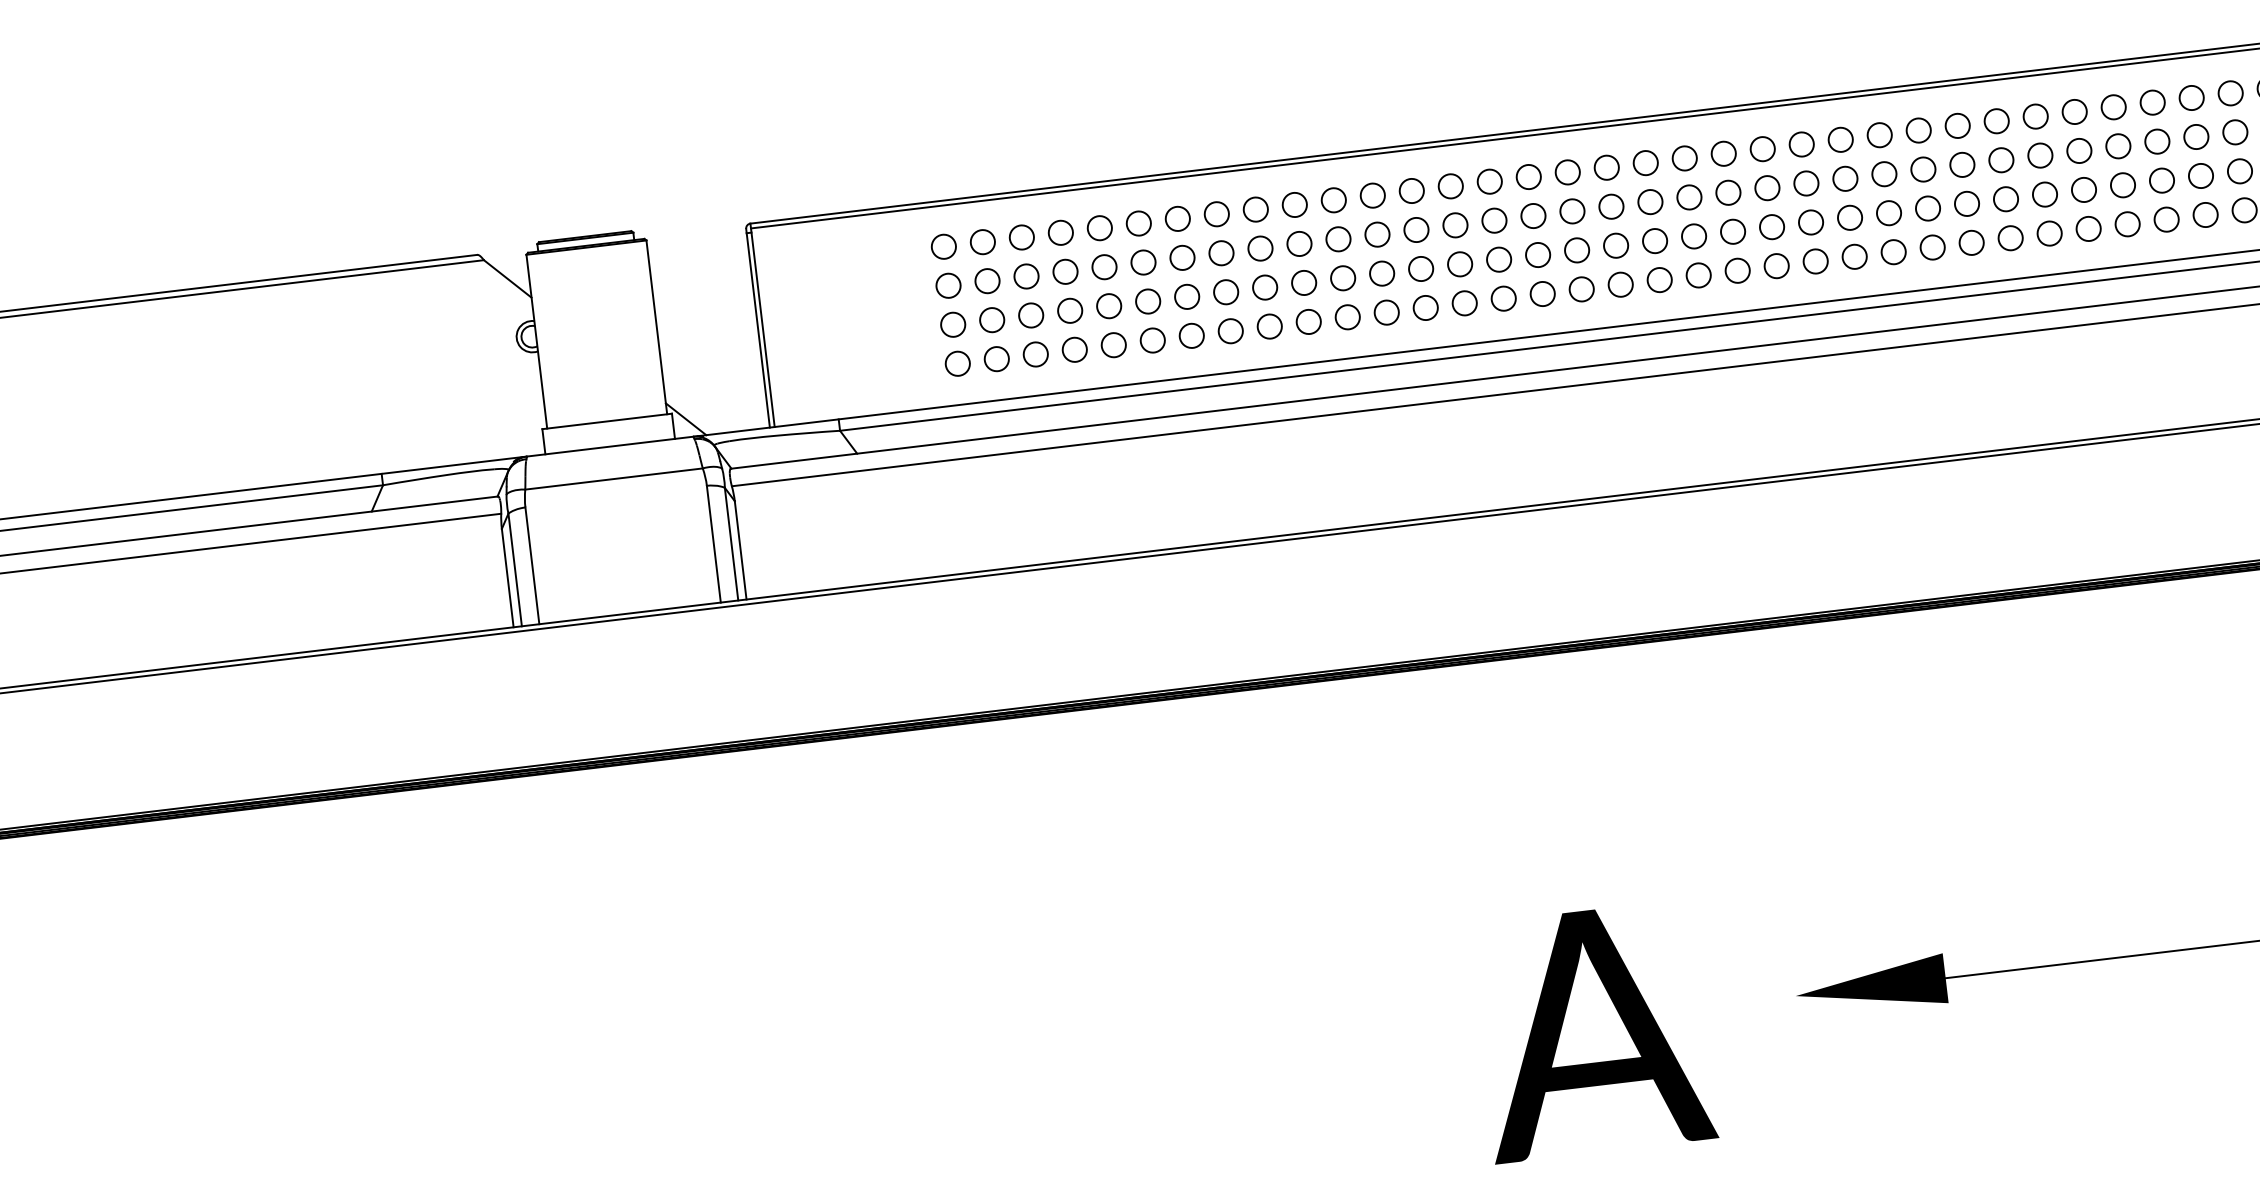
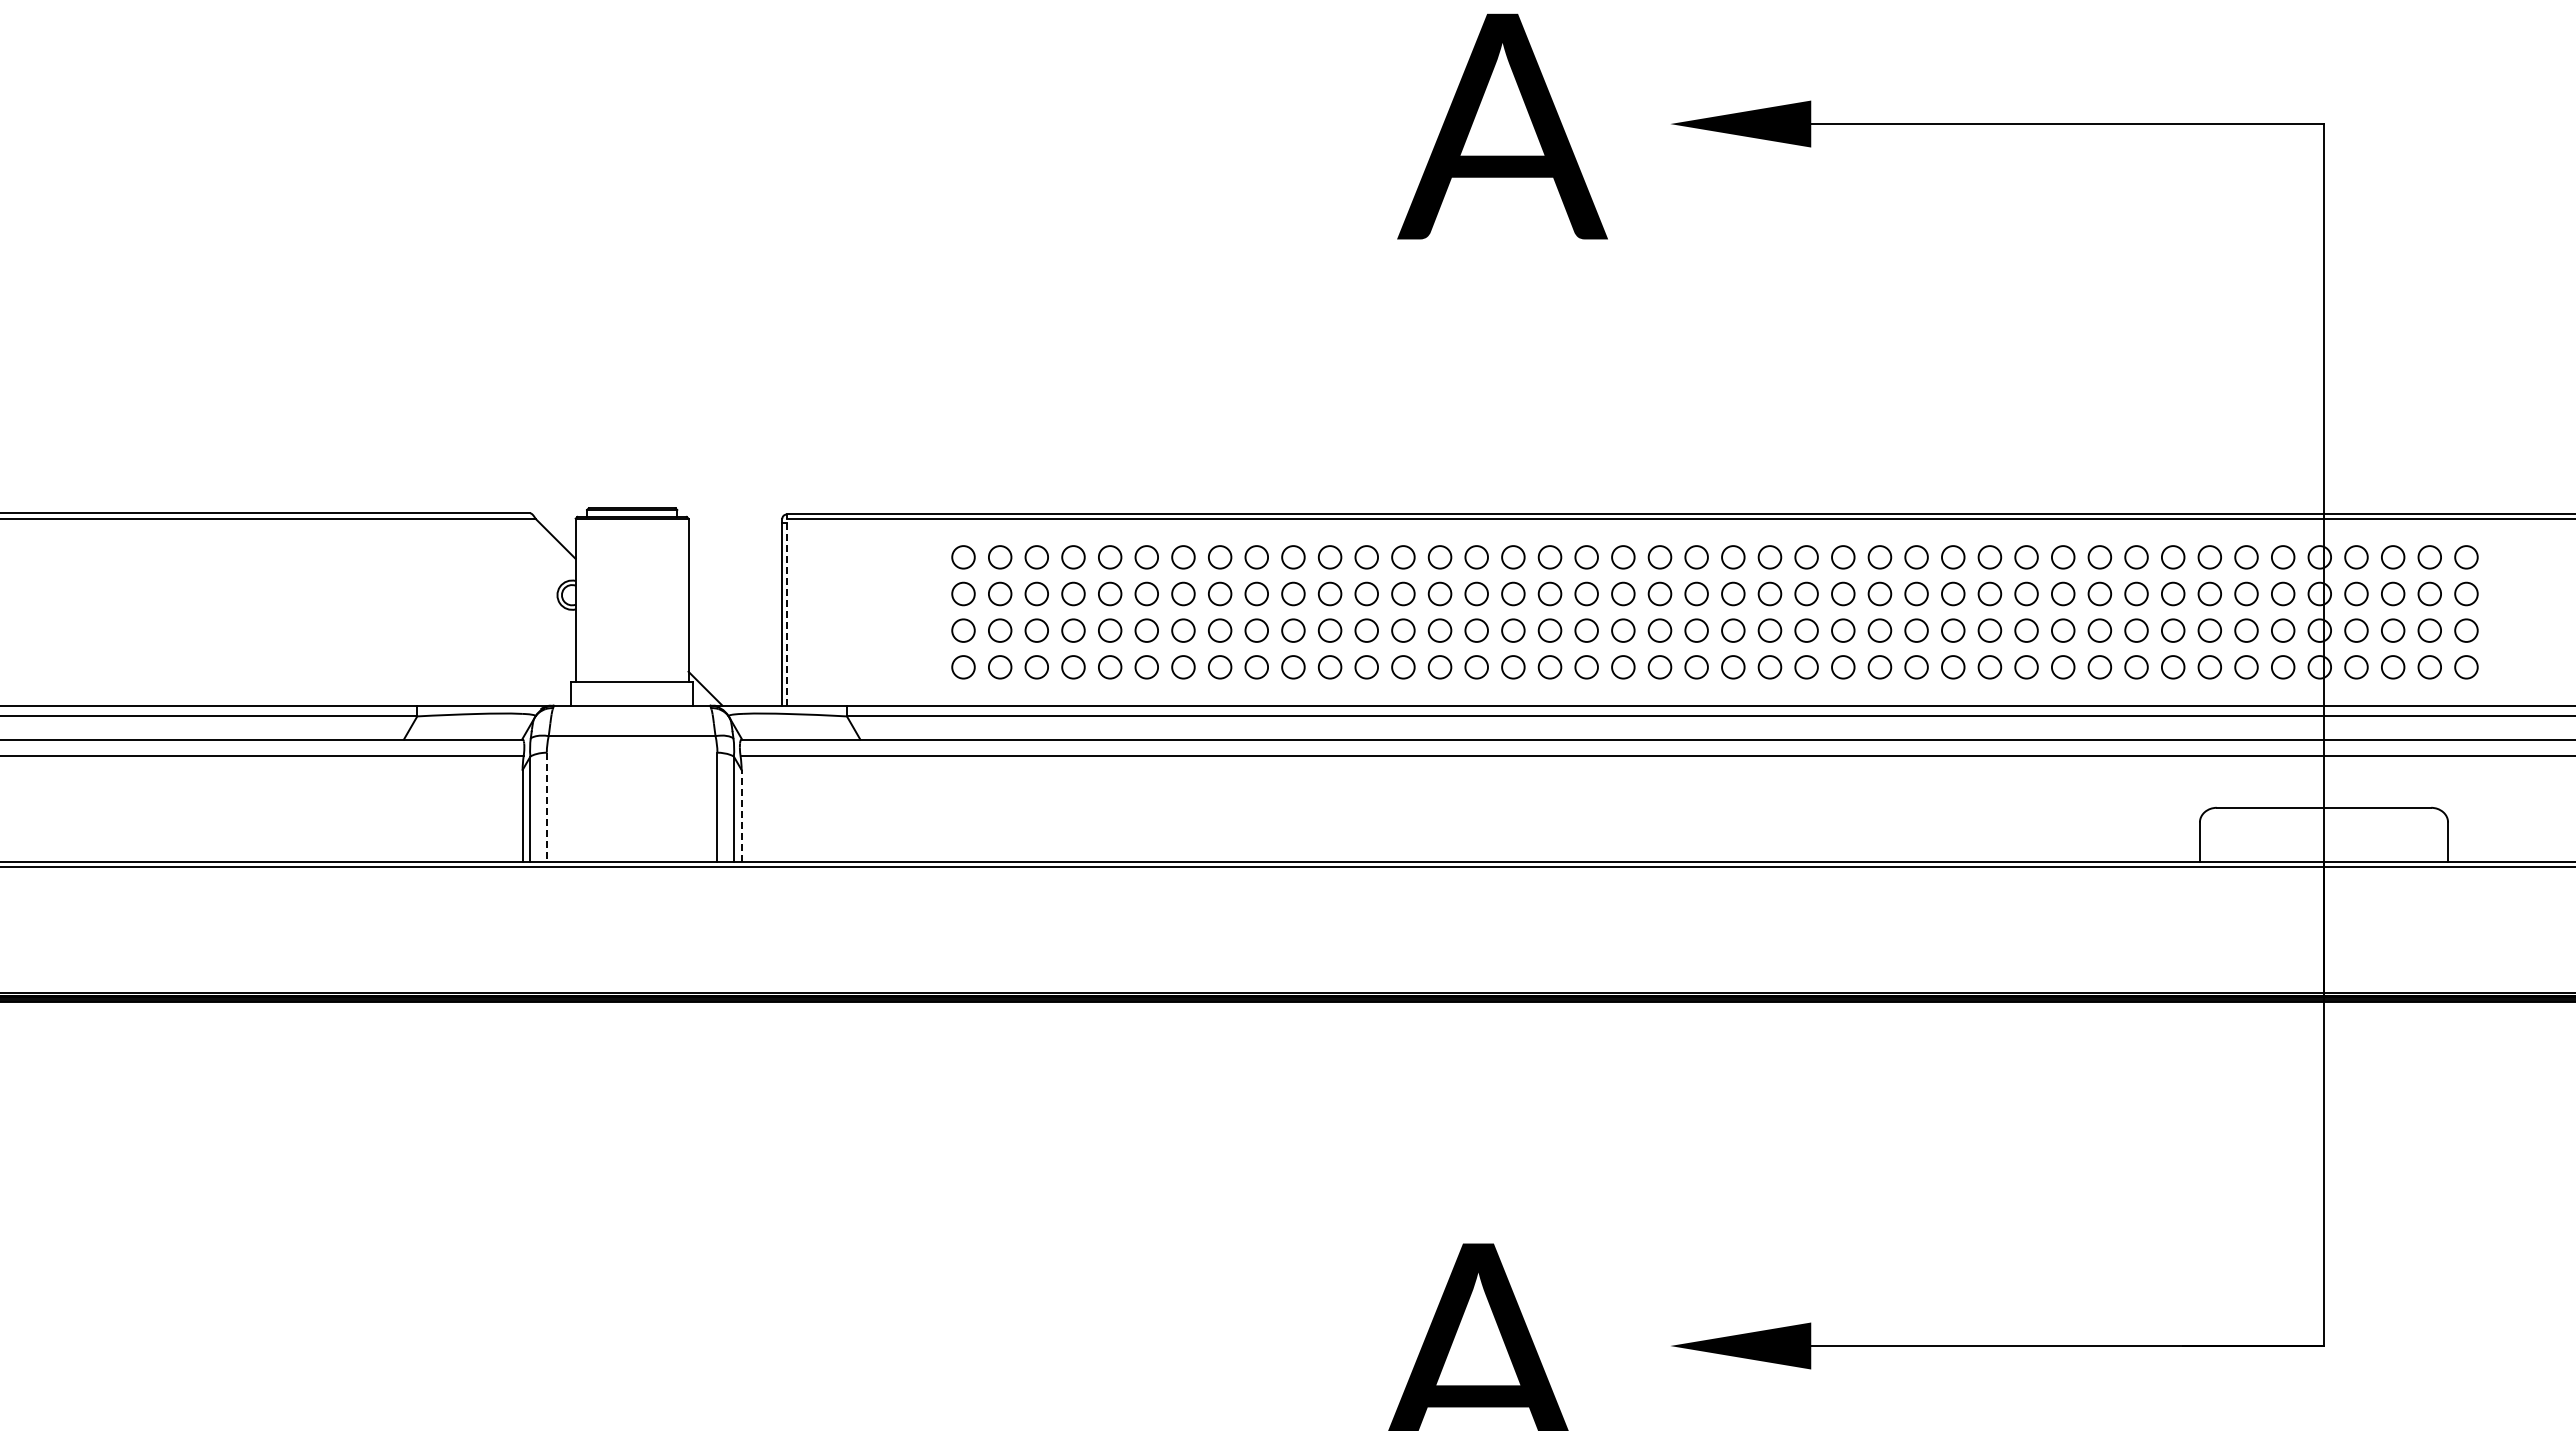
line: (762, 325) -> (786, 610), solid -> dashed
line: (740, 549) -> (741, 815), solid -> dashed
line: (532, 565) -> (546, 807), solid -> dashed

